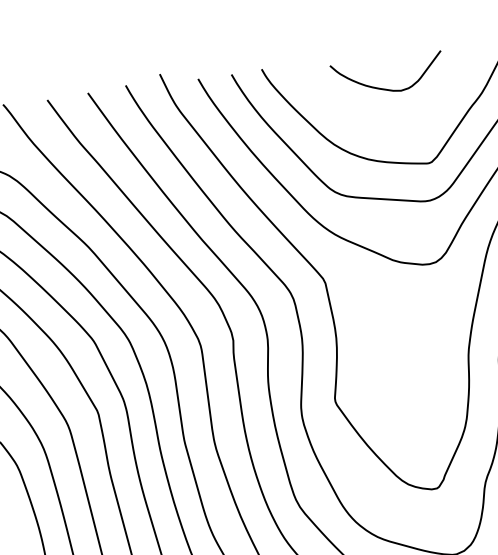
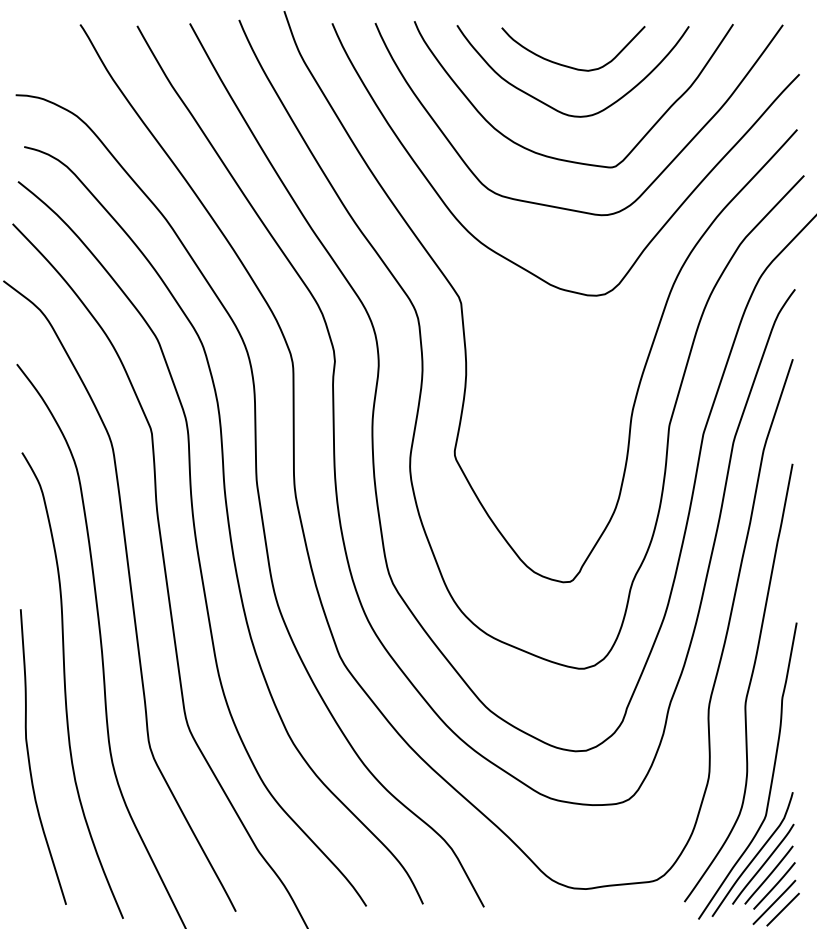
curve: (375, 121) -> (550, 105), added

